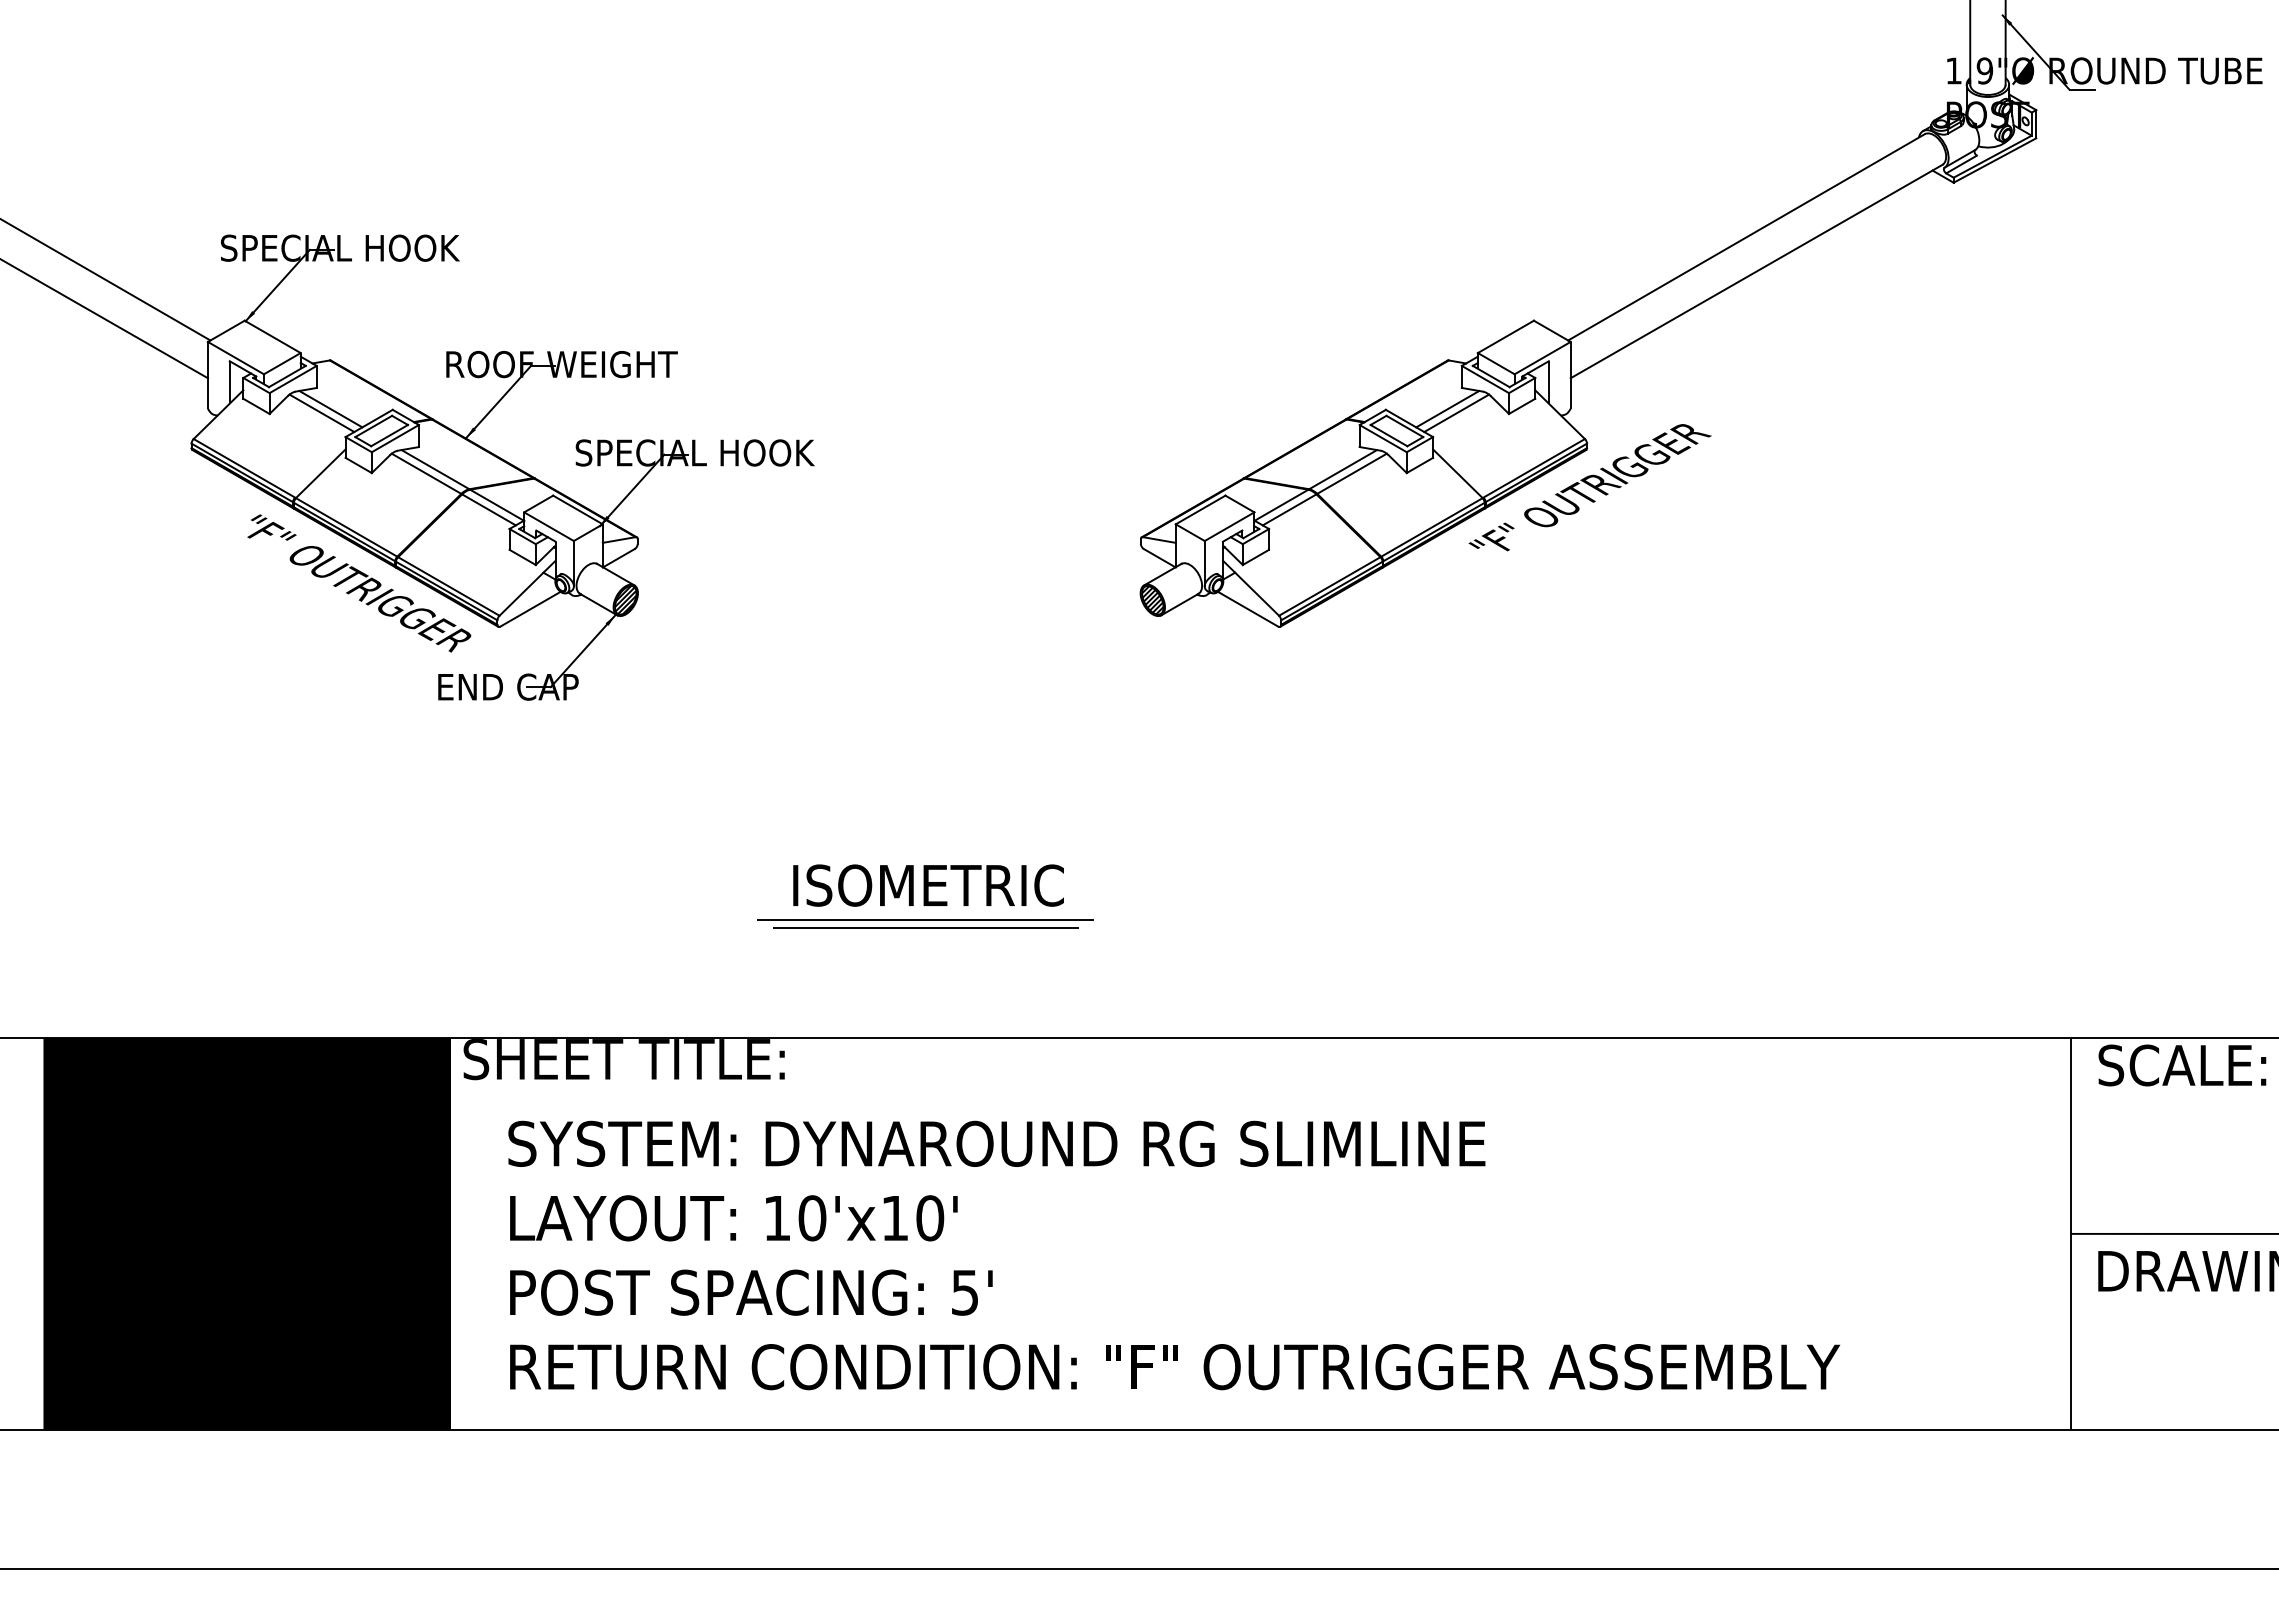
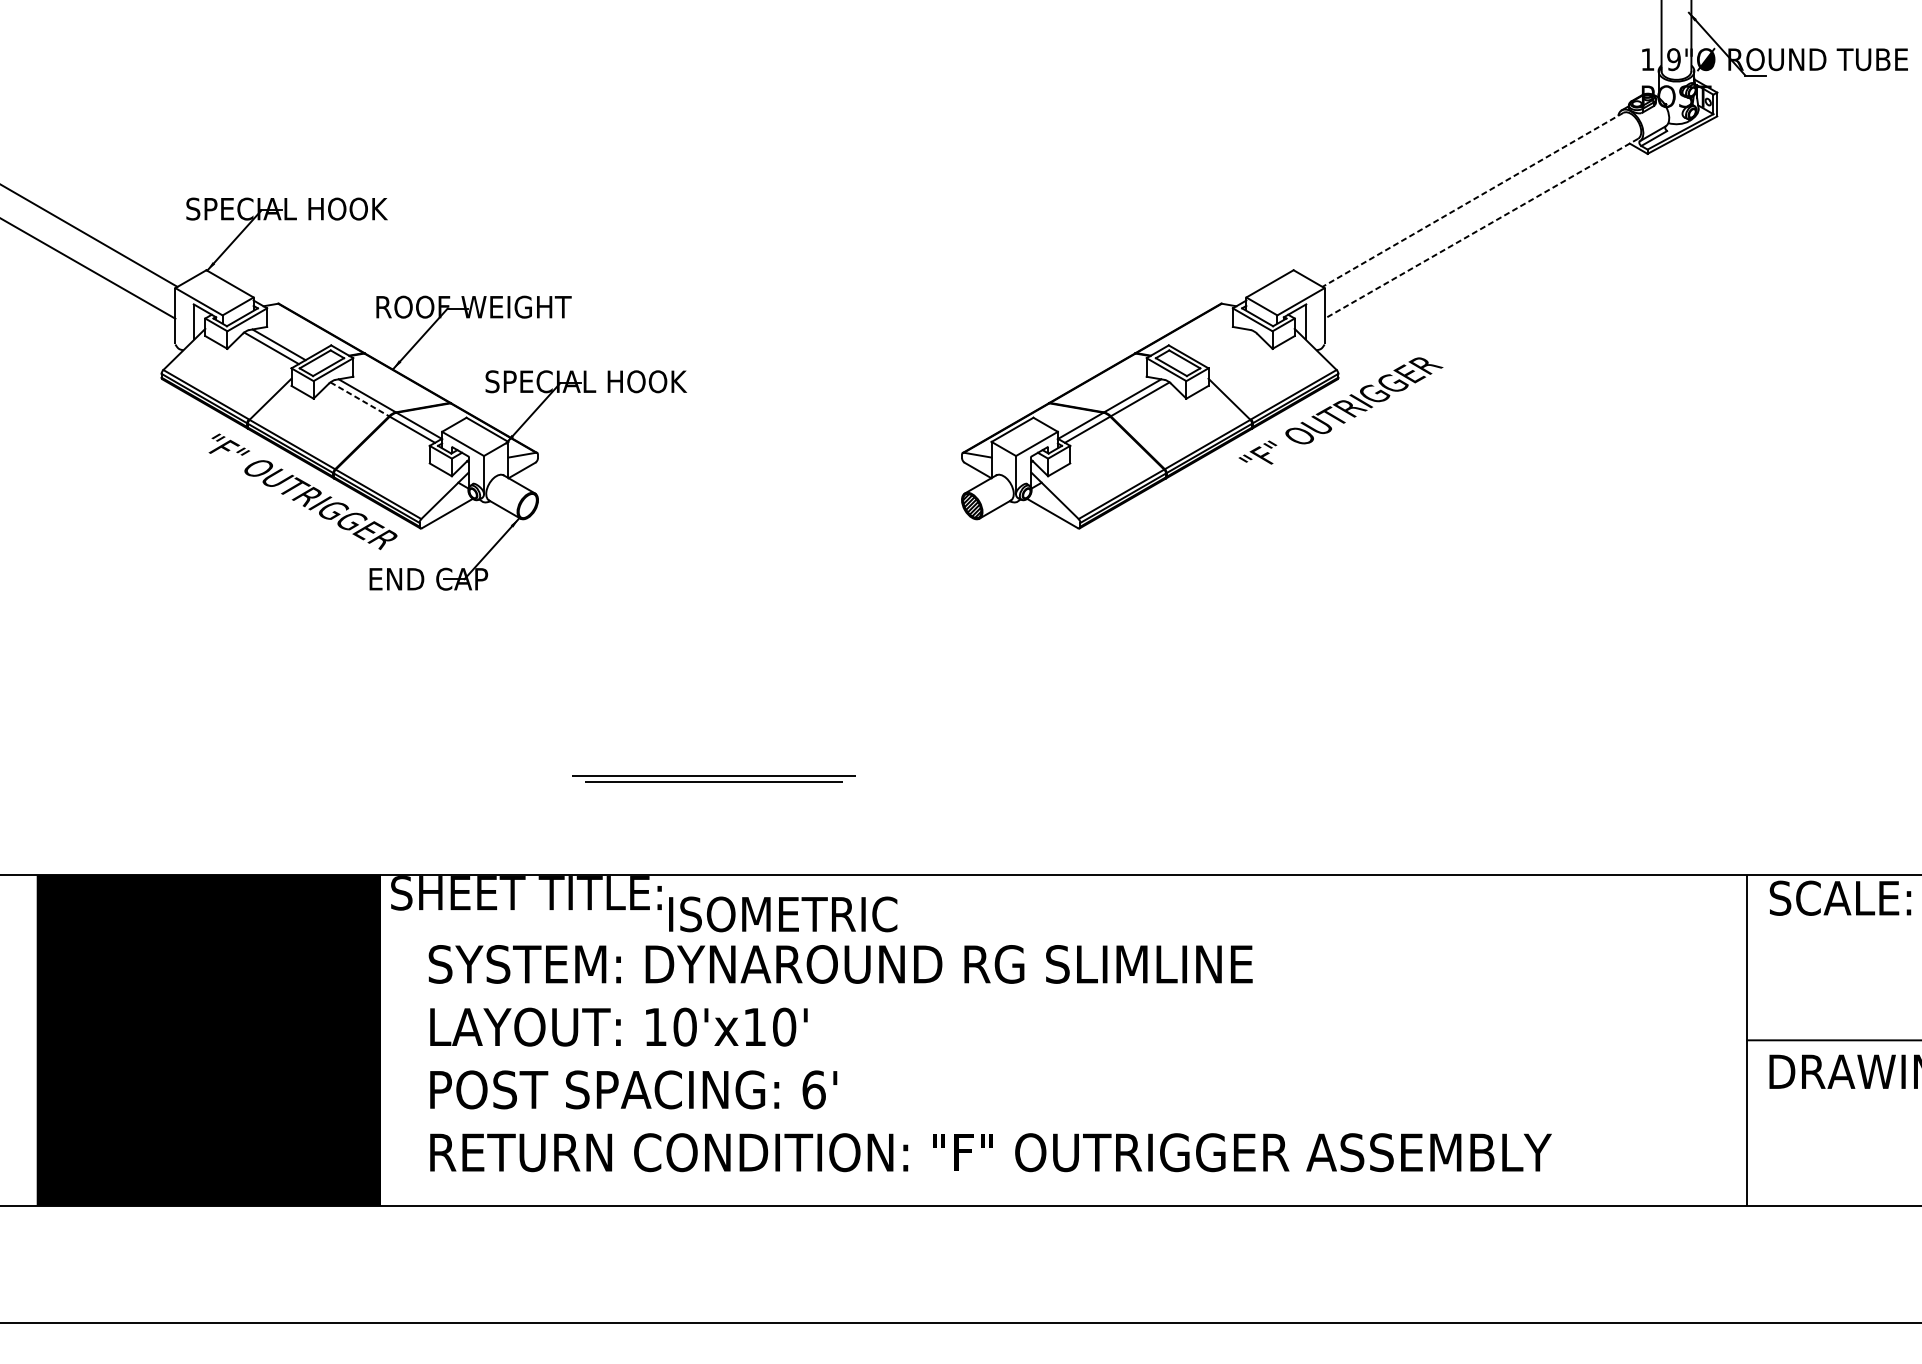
line: (1746, 237) -> (1472, 200), solid -> dashed
line: (1756, 271) -> (1481, 228), solid -> dashed
line: (1447, 408) -> (1220, 344), removed
line: (1456, 413) -> (1228, 348), removed
line: (426, 474) -> (359, 399), solid -> dashed
hatch: (625, 600) -> (527, 506), removed
text: (928, 885) -> (783, 914), moved
part: (925, 923) -> (713, 778), moved
text: (965, 1292) -> (814, 1089), 5' -> 6'

